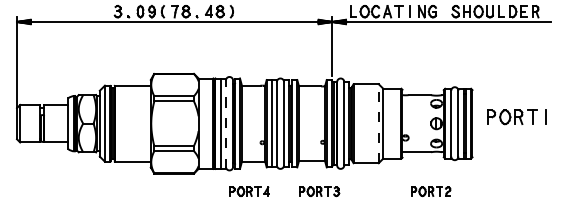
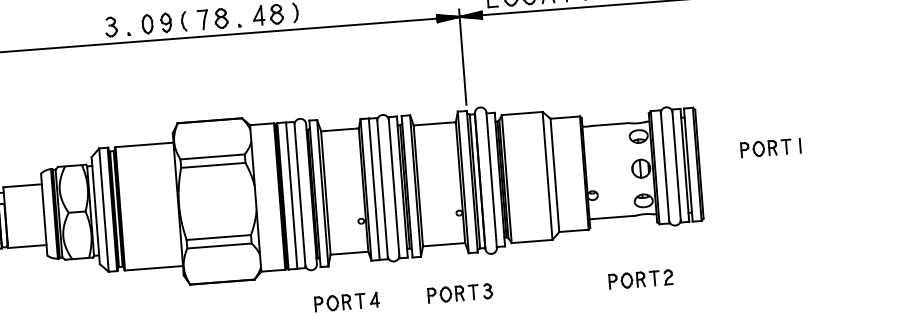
part: (516, 116) -> (769, 147), size x0.62
line: (225, 123) -> (299, 194), dashed -> solid
line: (378, 123) -> (547, 175), dashed -> solid

